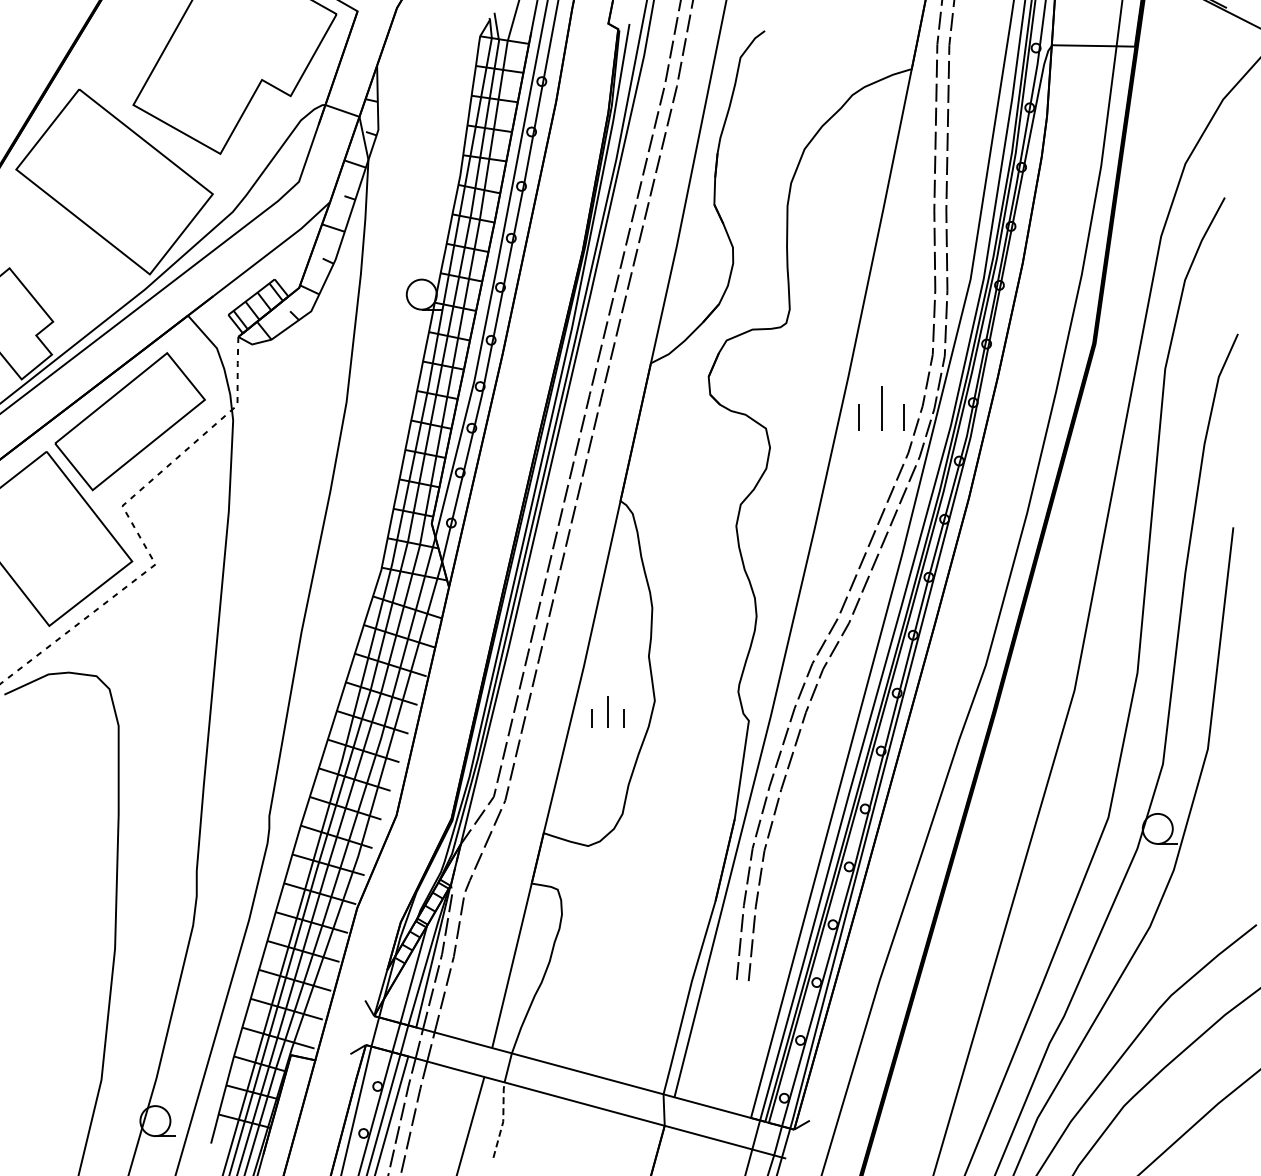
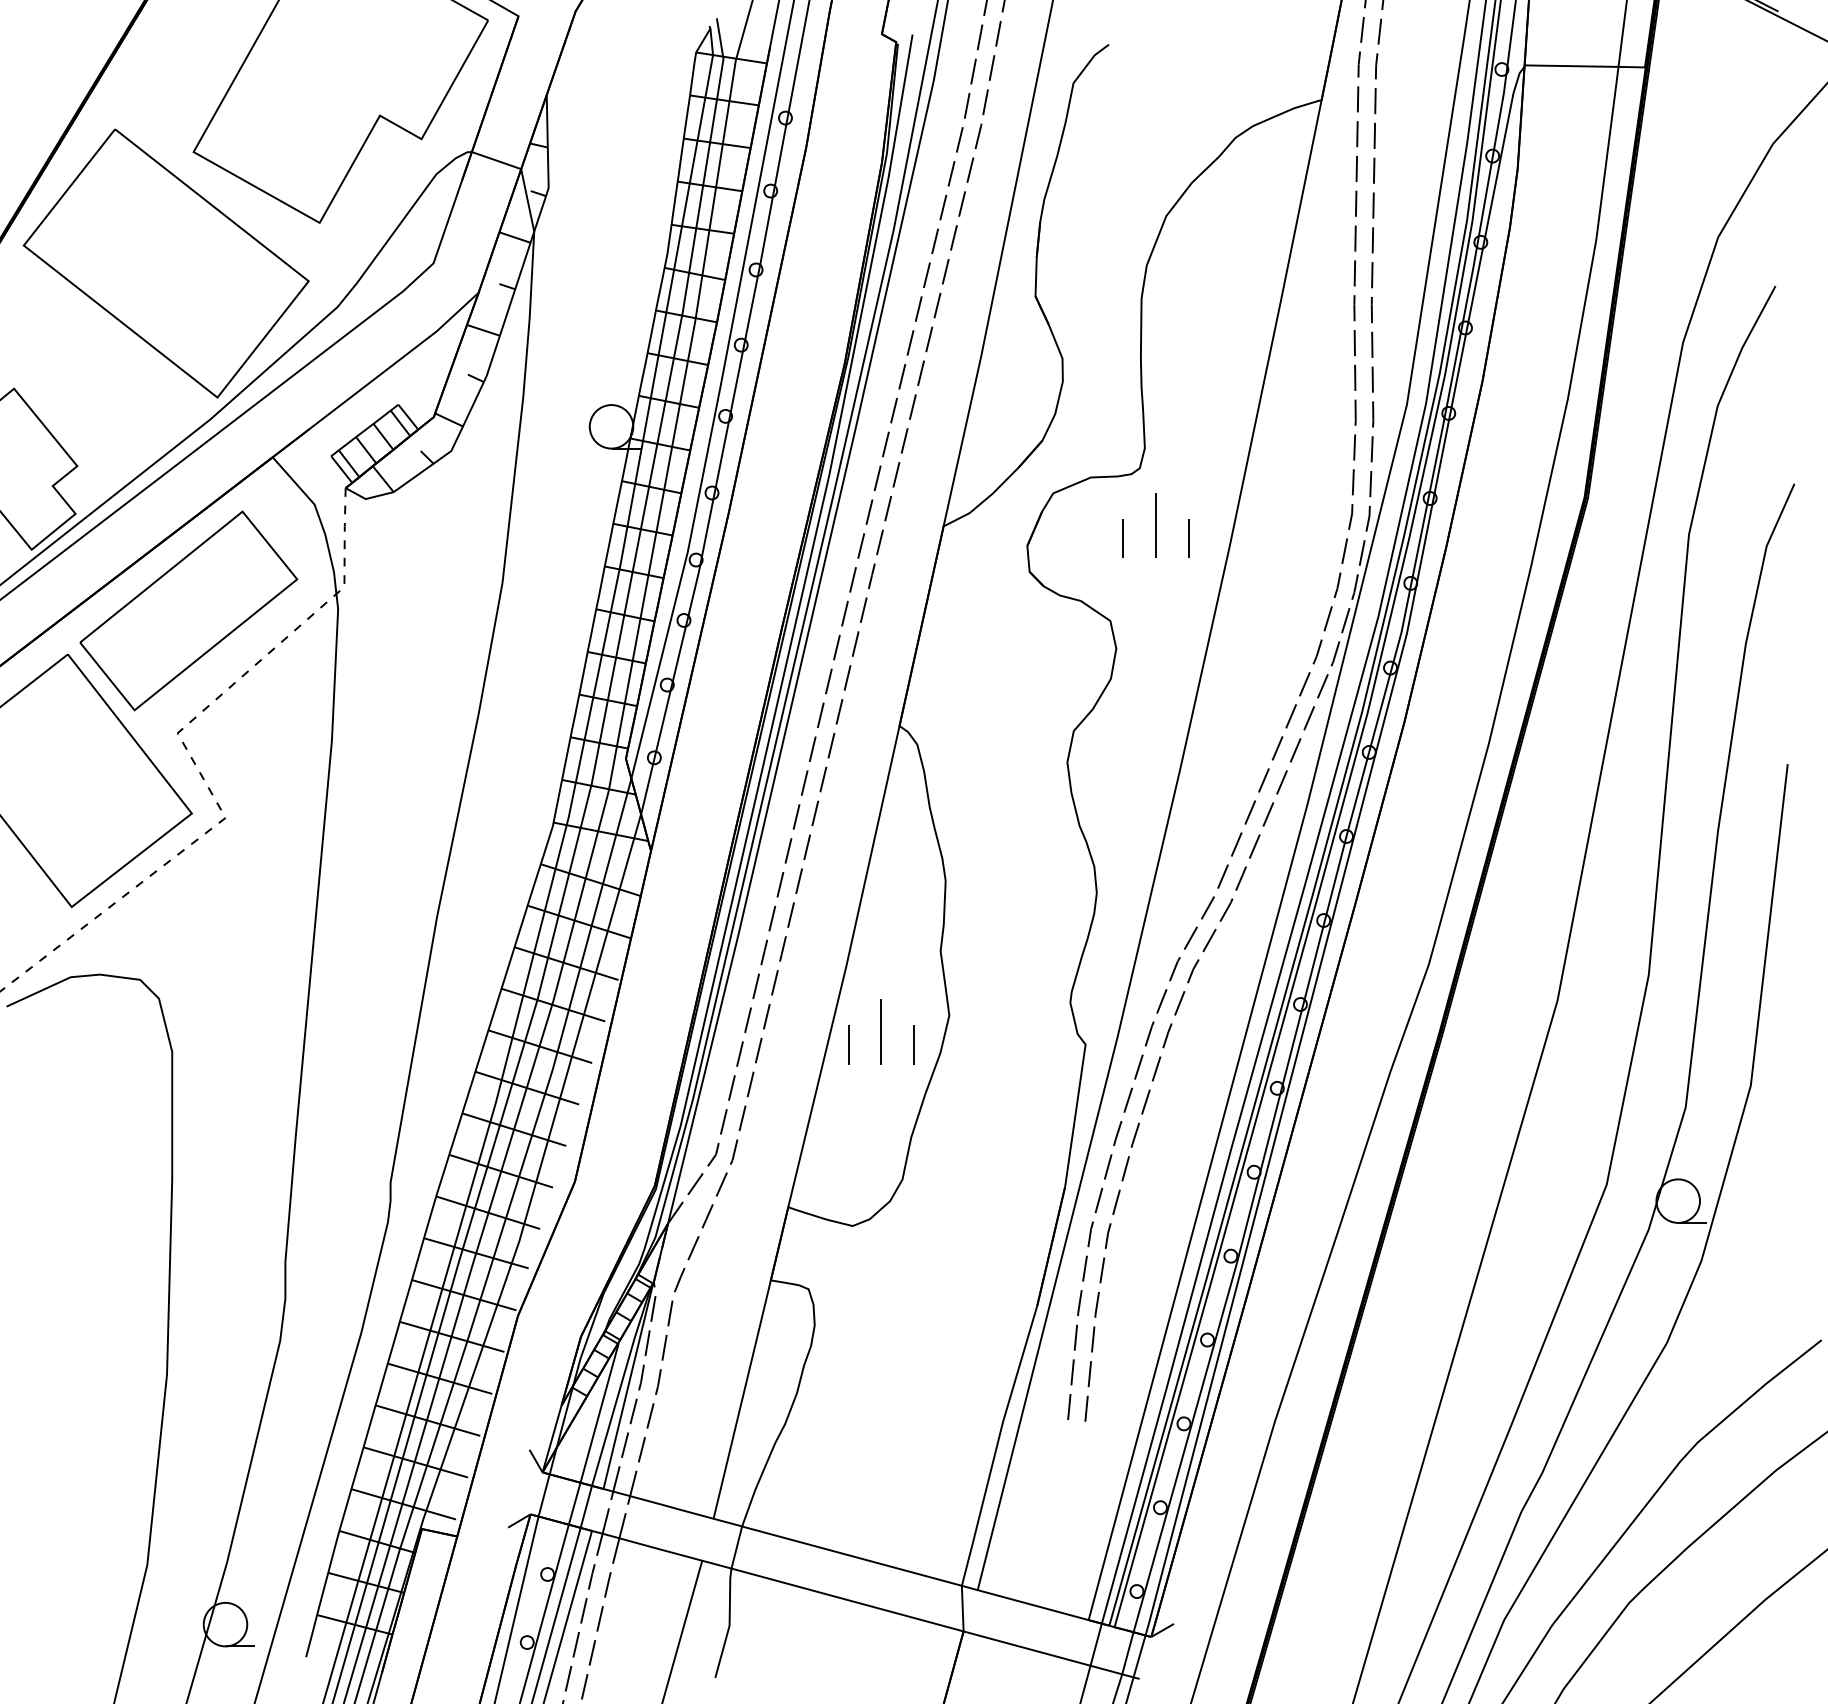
part: (881, 408) -> (1156, 525), moved
part: (607, 712) -> (880, 1032), size x1.43
line: (503, 1120) -> (729, 1623), dashed -> solid

